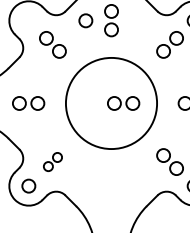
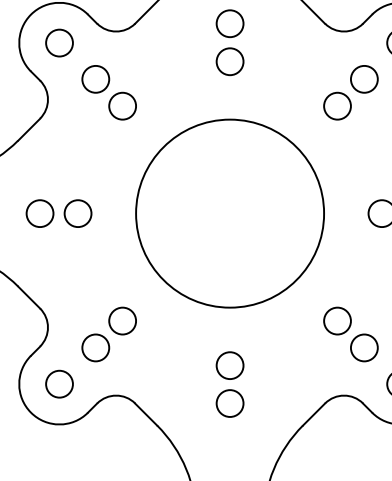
circle: (85, 20) -> (58, 42), moved
part: (123, 103) -> (254, 213), removed
part: (52, 161) -> (108, 333), size x1.43
part: (111, 185) -> (230, 382), added

